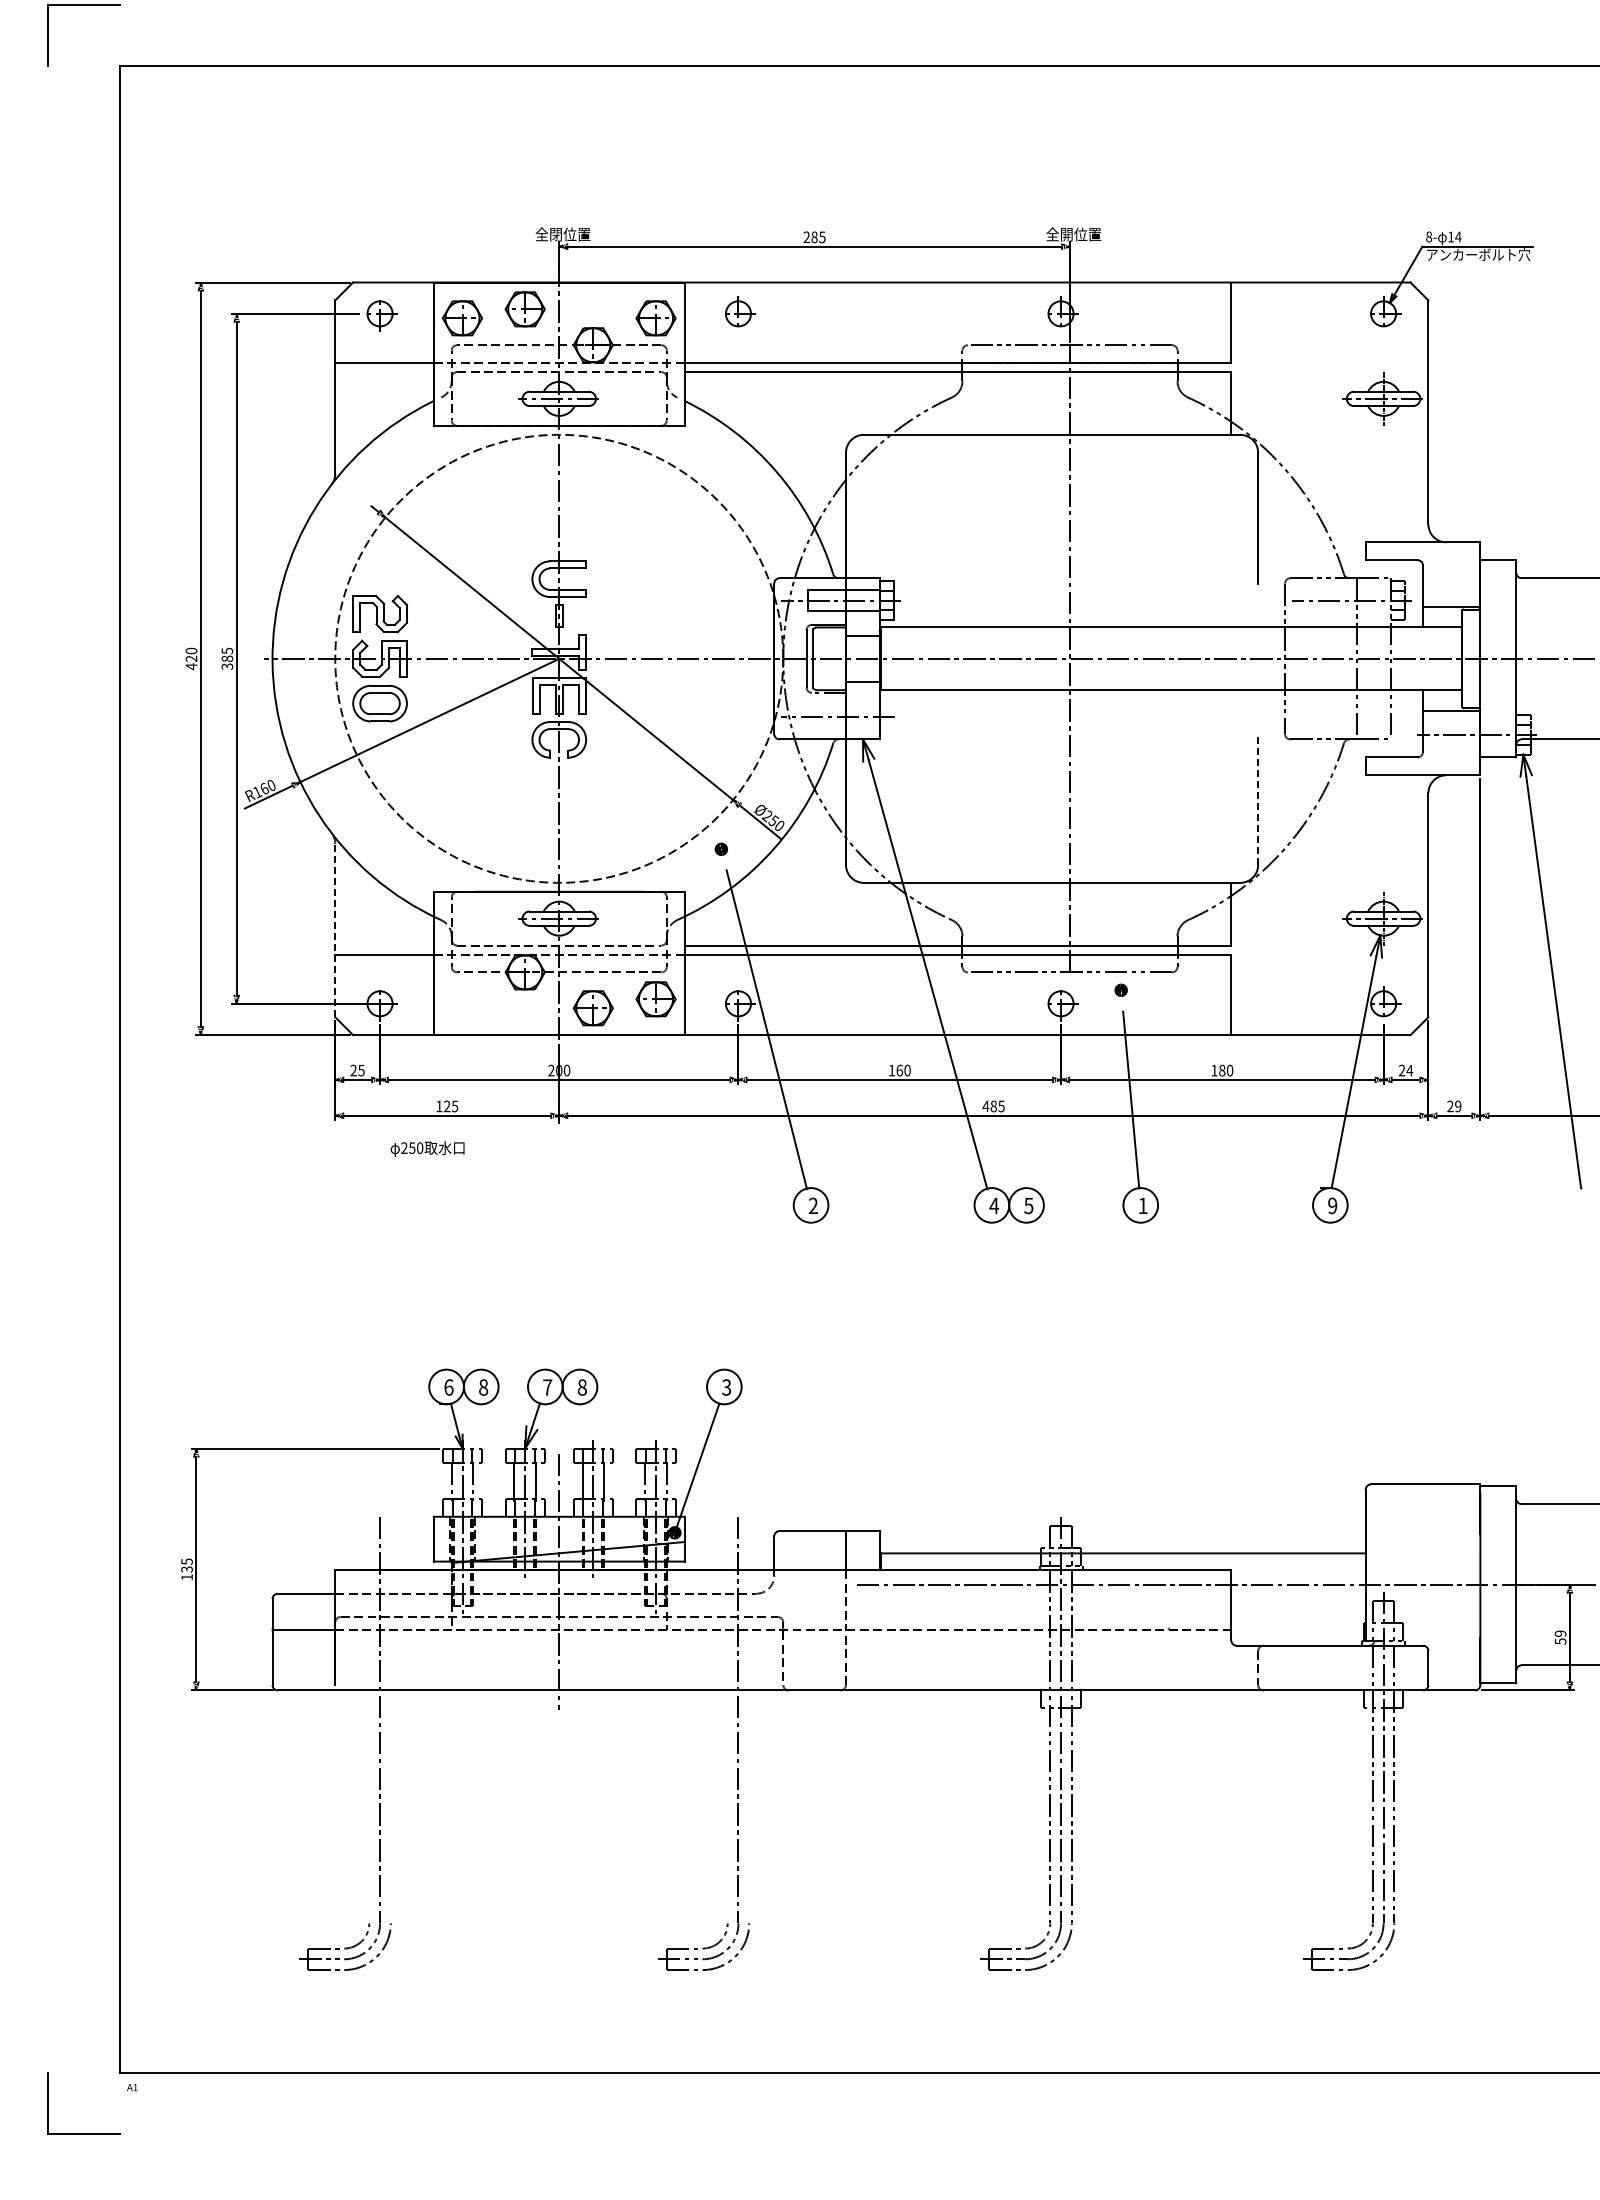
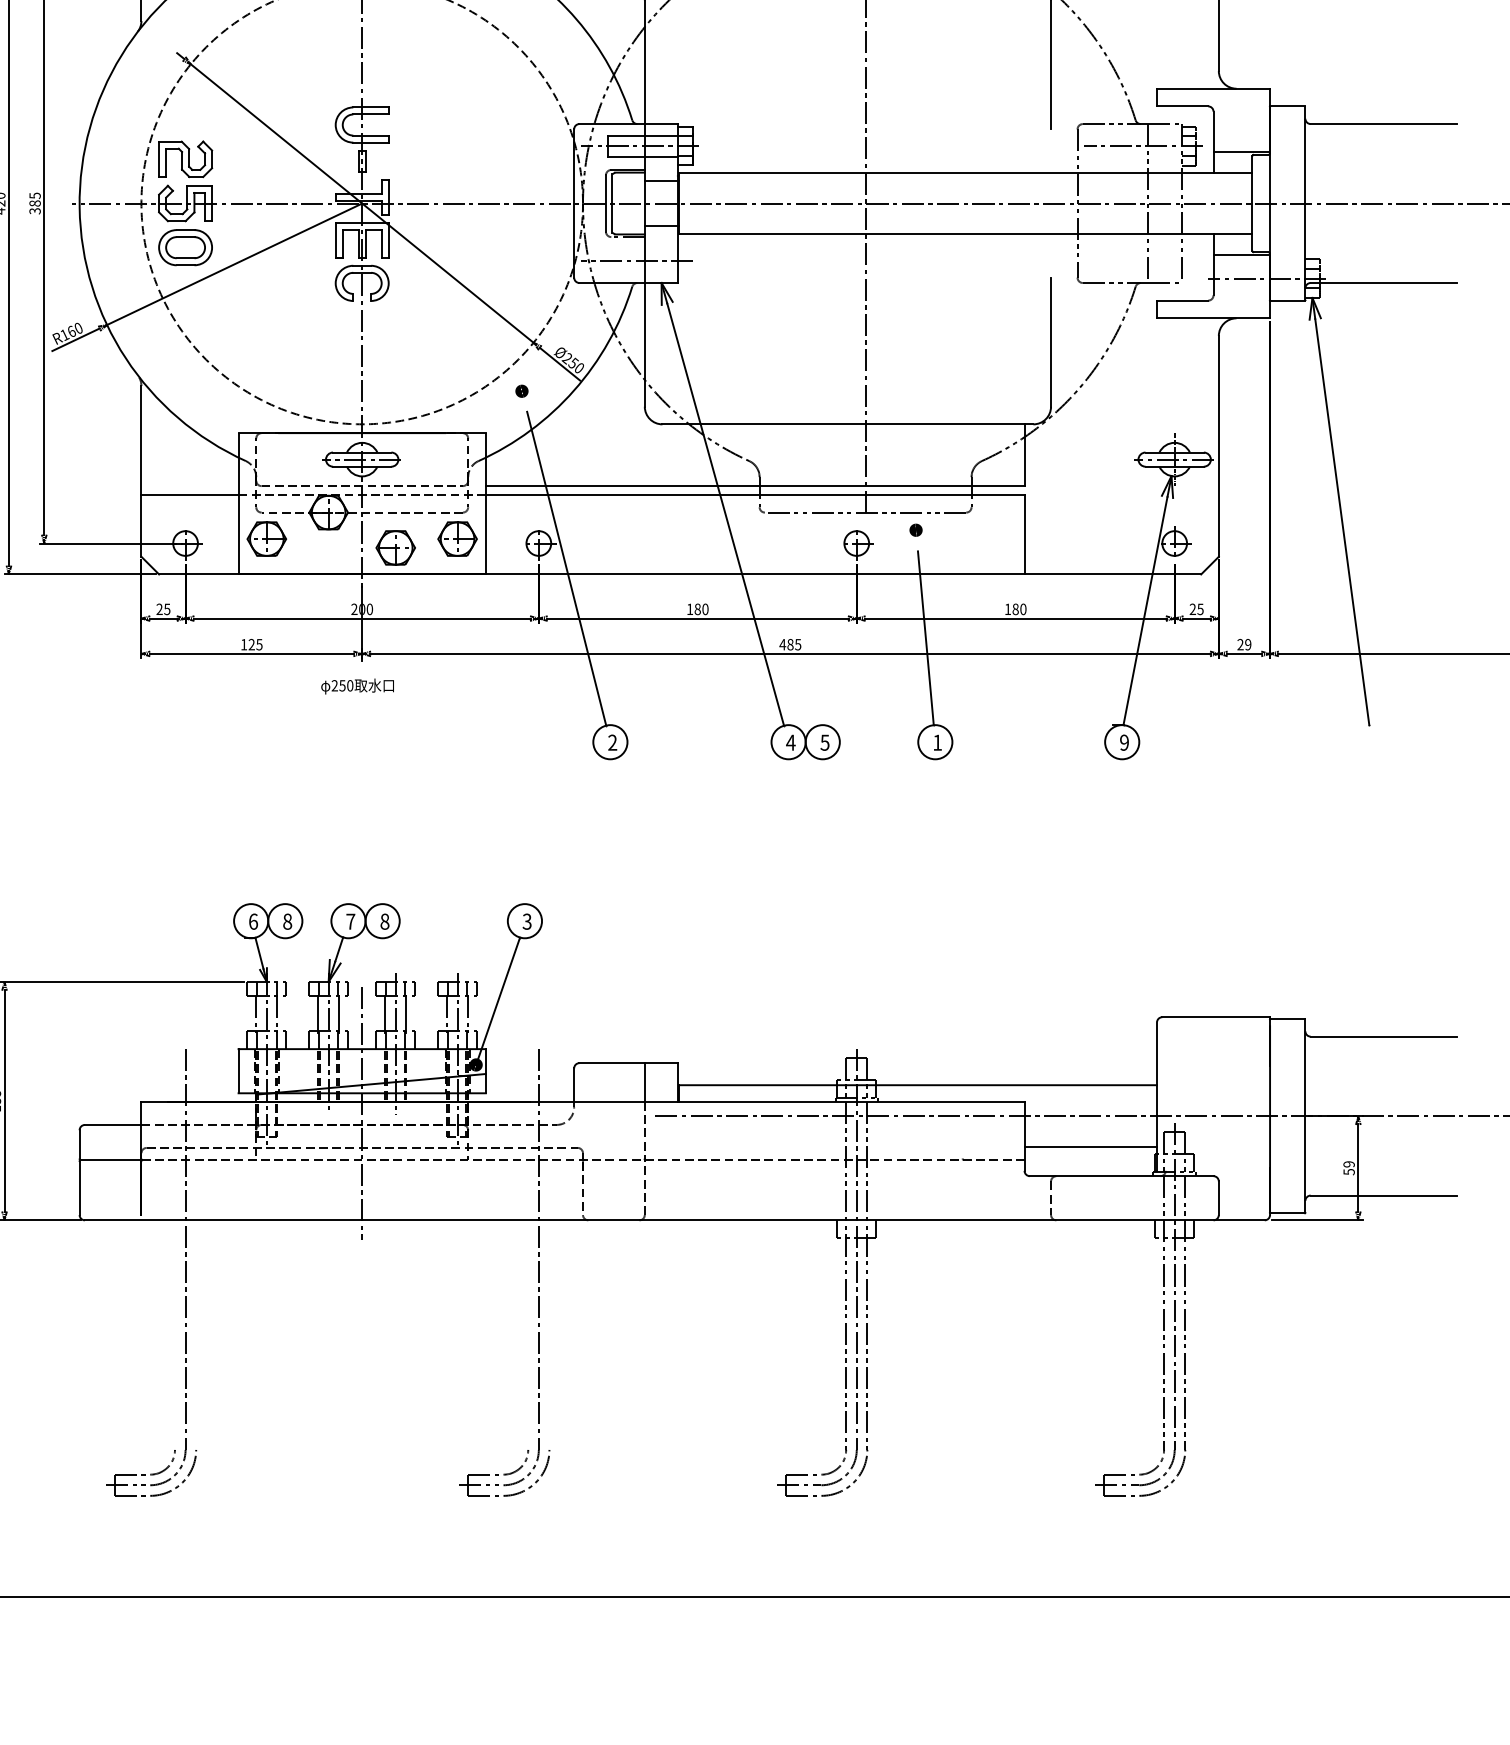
line: (1258, 799) -> (1051, 342), dashed -> solid
line: (335, 930) -> (141, 471), dashed -> solid
part: (462, 999) -> (266, 539), added
text: (899, 1070) -> (697, 609), 160 -> 180
text: (1409, 1070) -> (1200, 609), 24 -> 25
text: (427, 1148) -> (357, 686), moved
line: (1298, 1616) -> (1090, 1147), added

